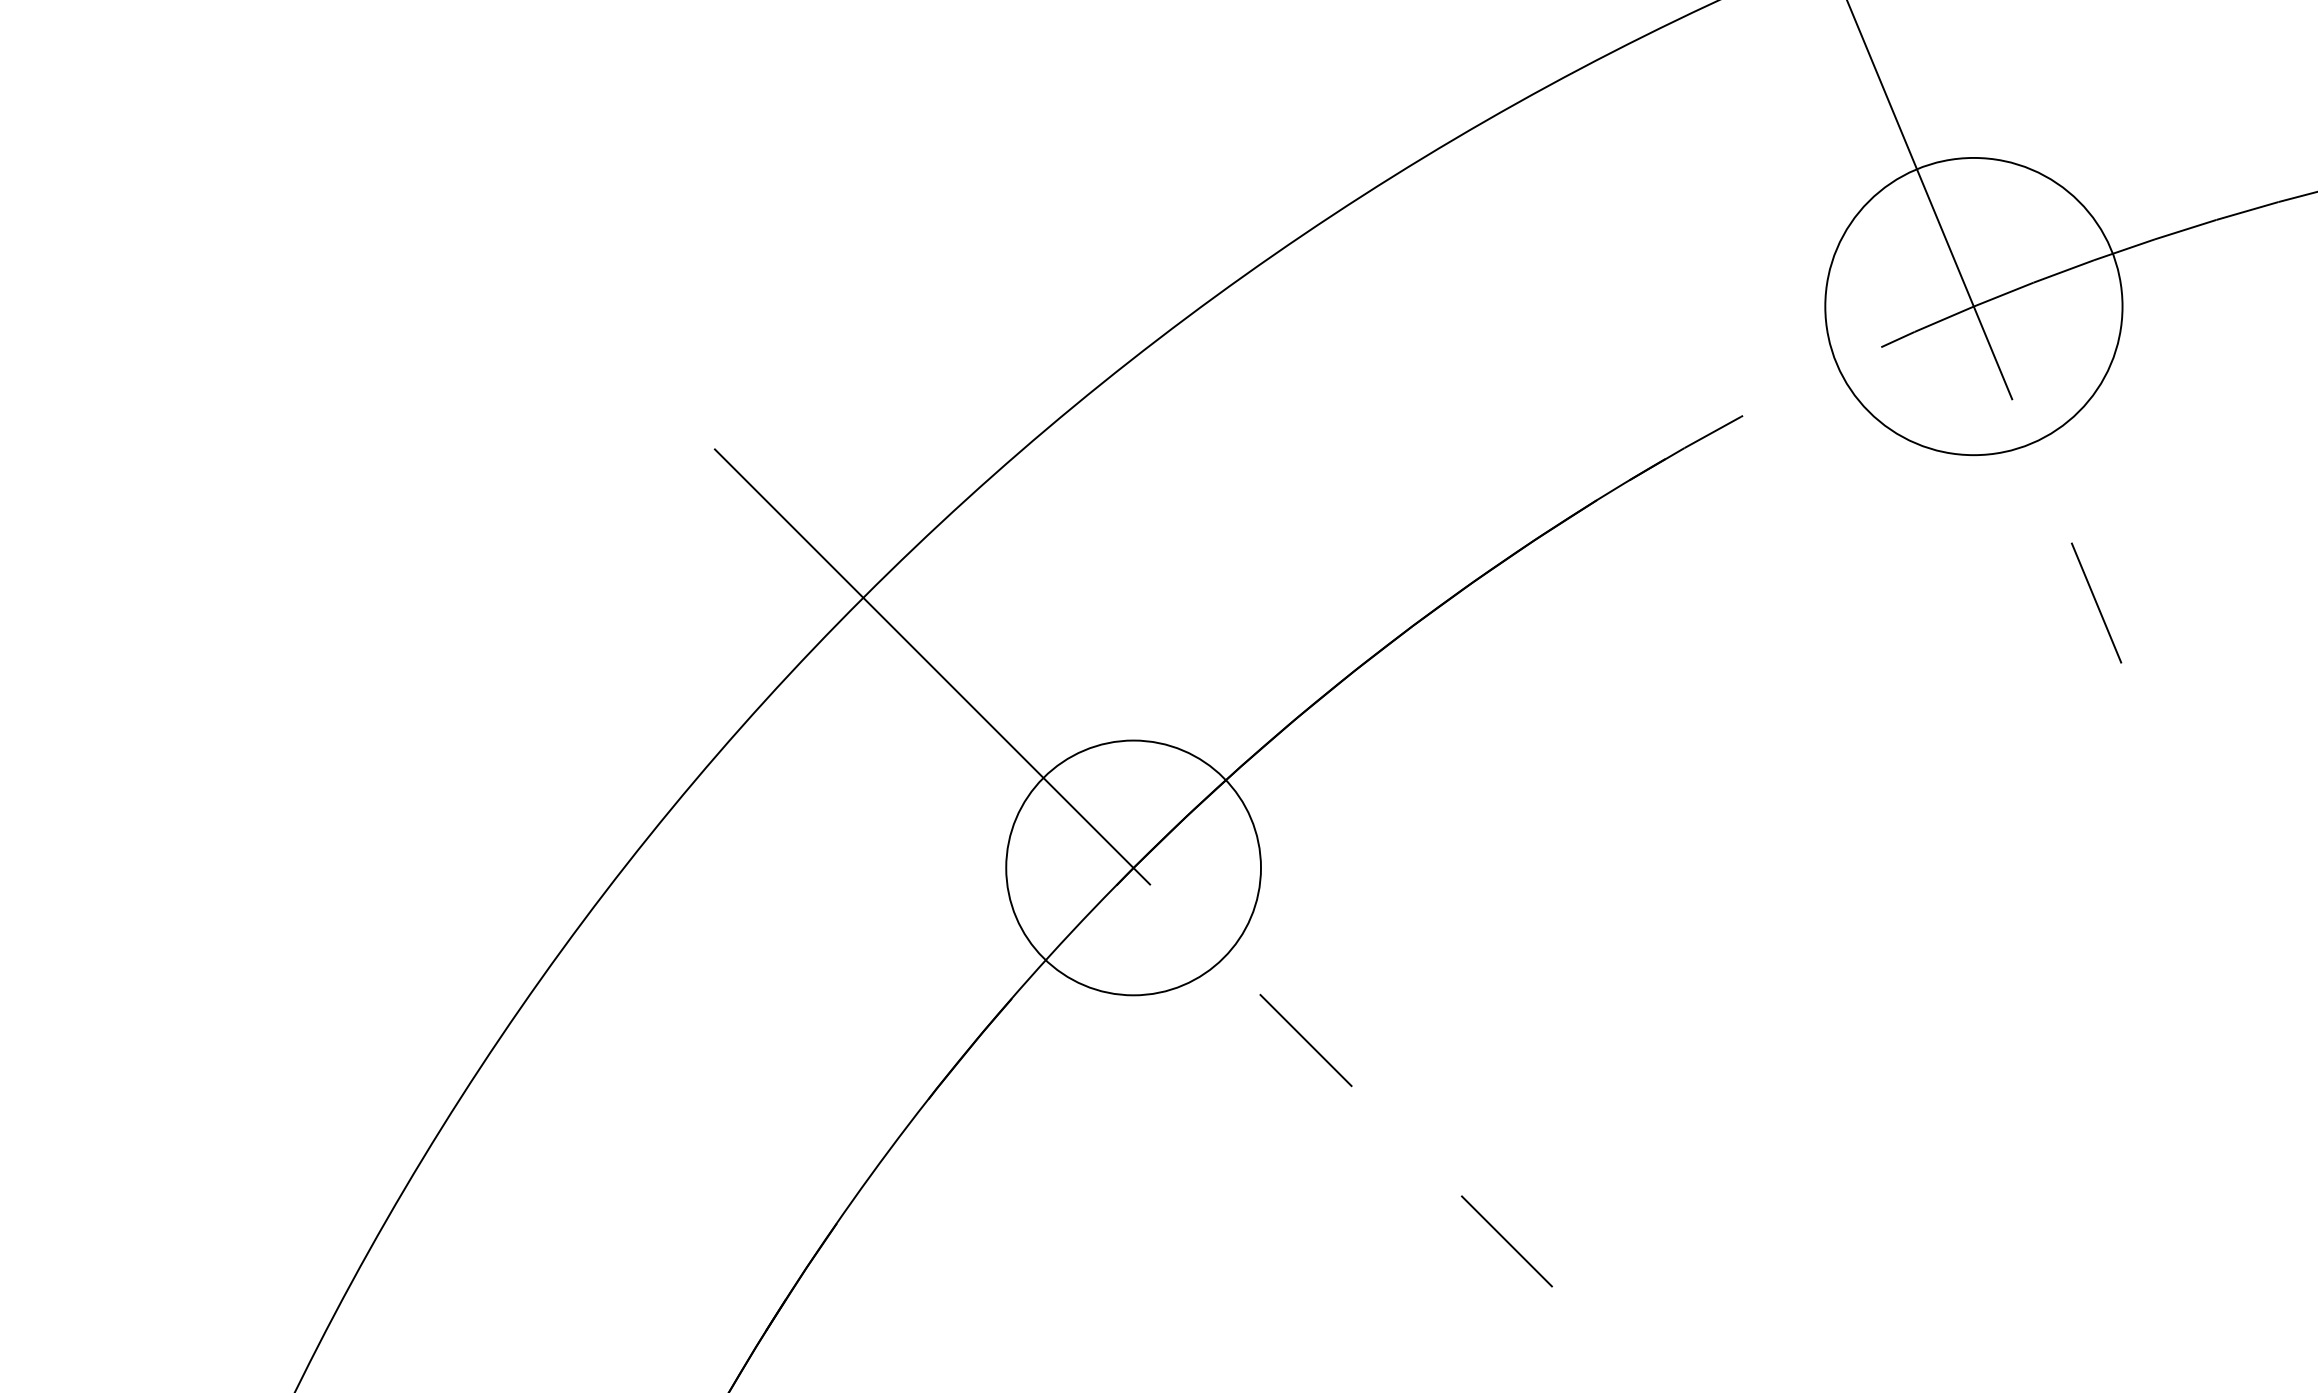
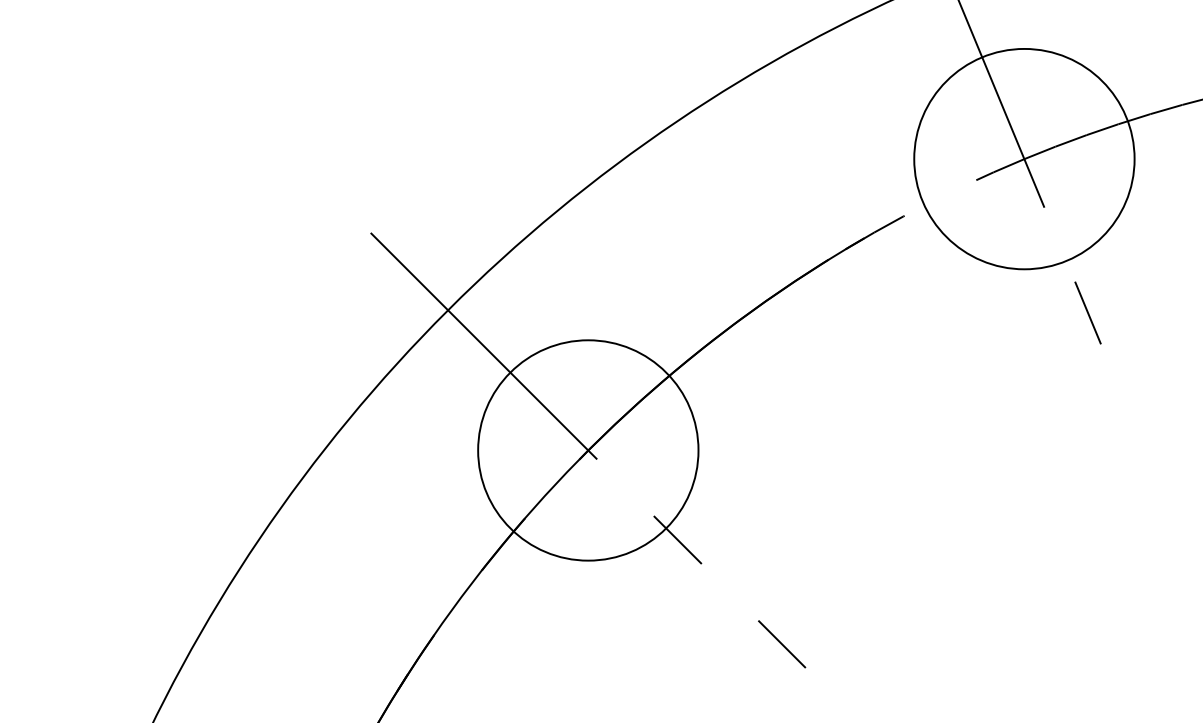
circle: (1974, 305) -> (1024, 158), size x1.43
circle: (1133, 867) -> (588, 450), size x1.67

